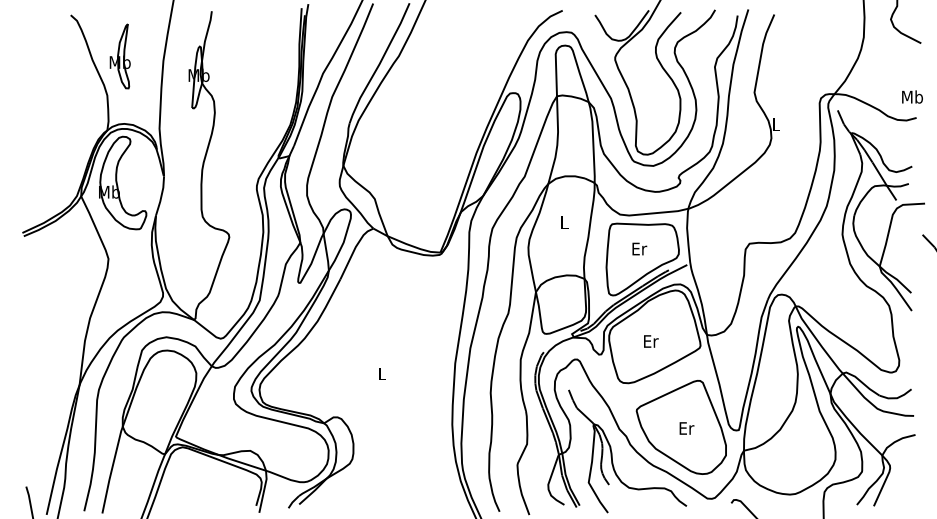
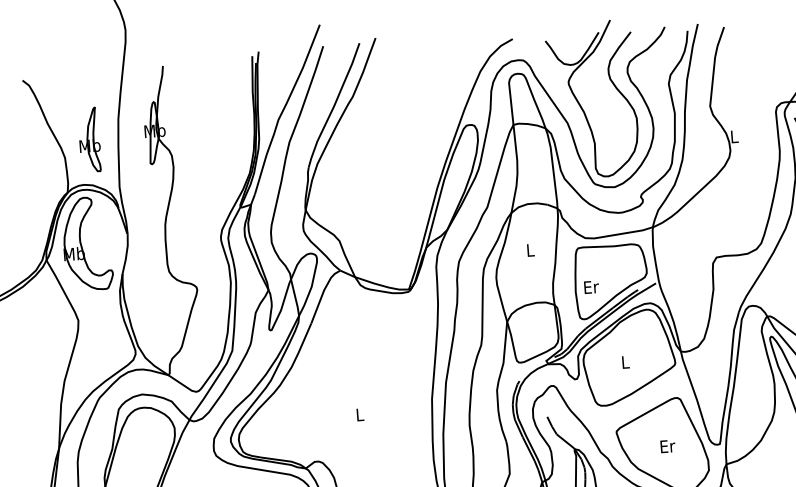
part: (119, 56) -> (88, 140), moved
text: (639, 248) -> (591, 286), moved
text: (651, 341) -> (626, 362), Er -> L

